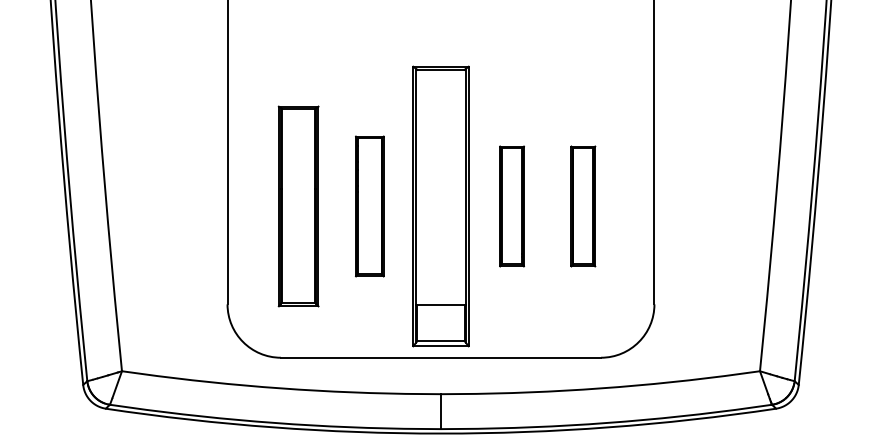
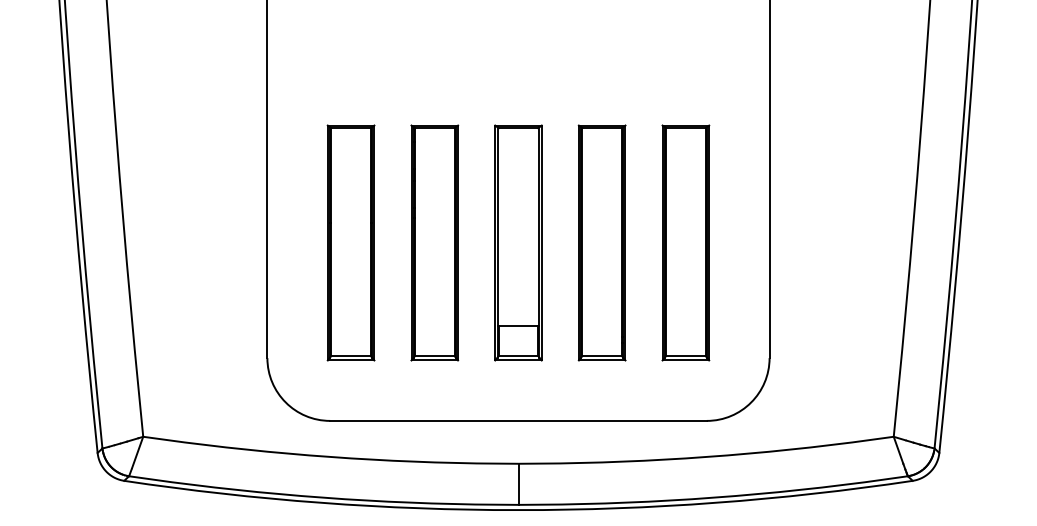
part: (369, 206) -> (434, 242), size x1.43
part: (441, 206) -> (518, 242), size x0.71
part: (511, 206) -> (601, 242), size x1.67
part: (582, 206) -> (685, 242), size x1.67

